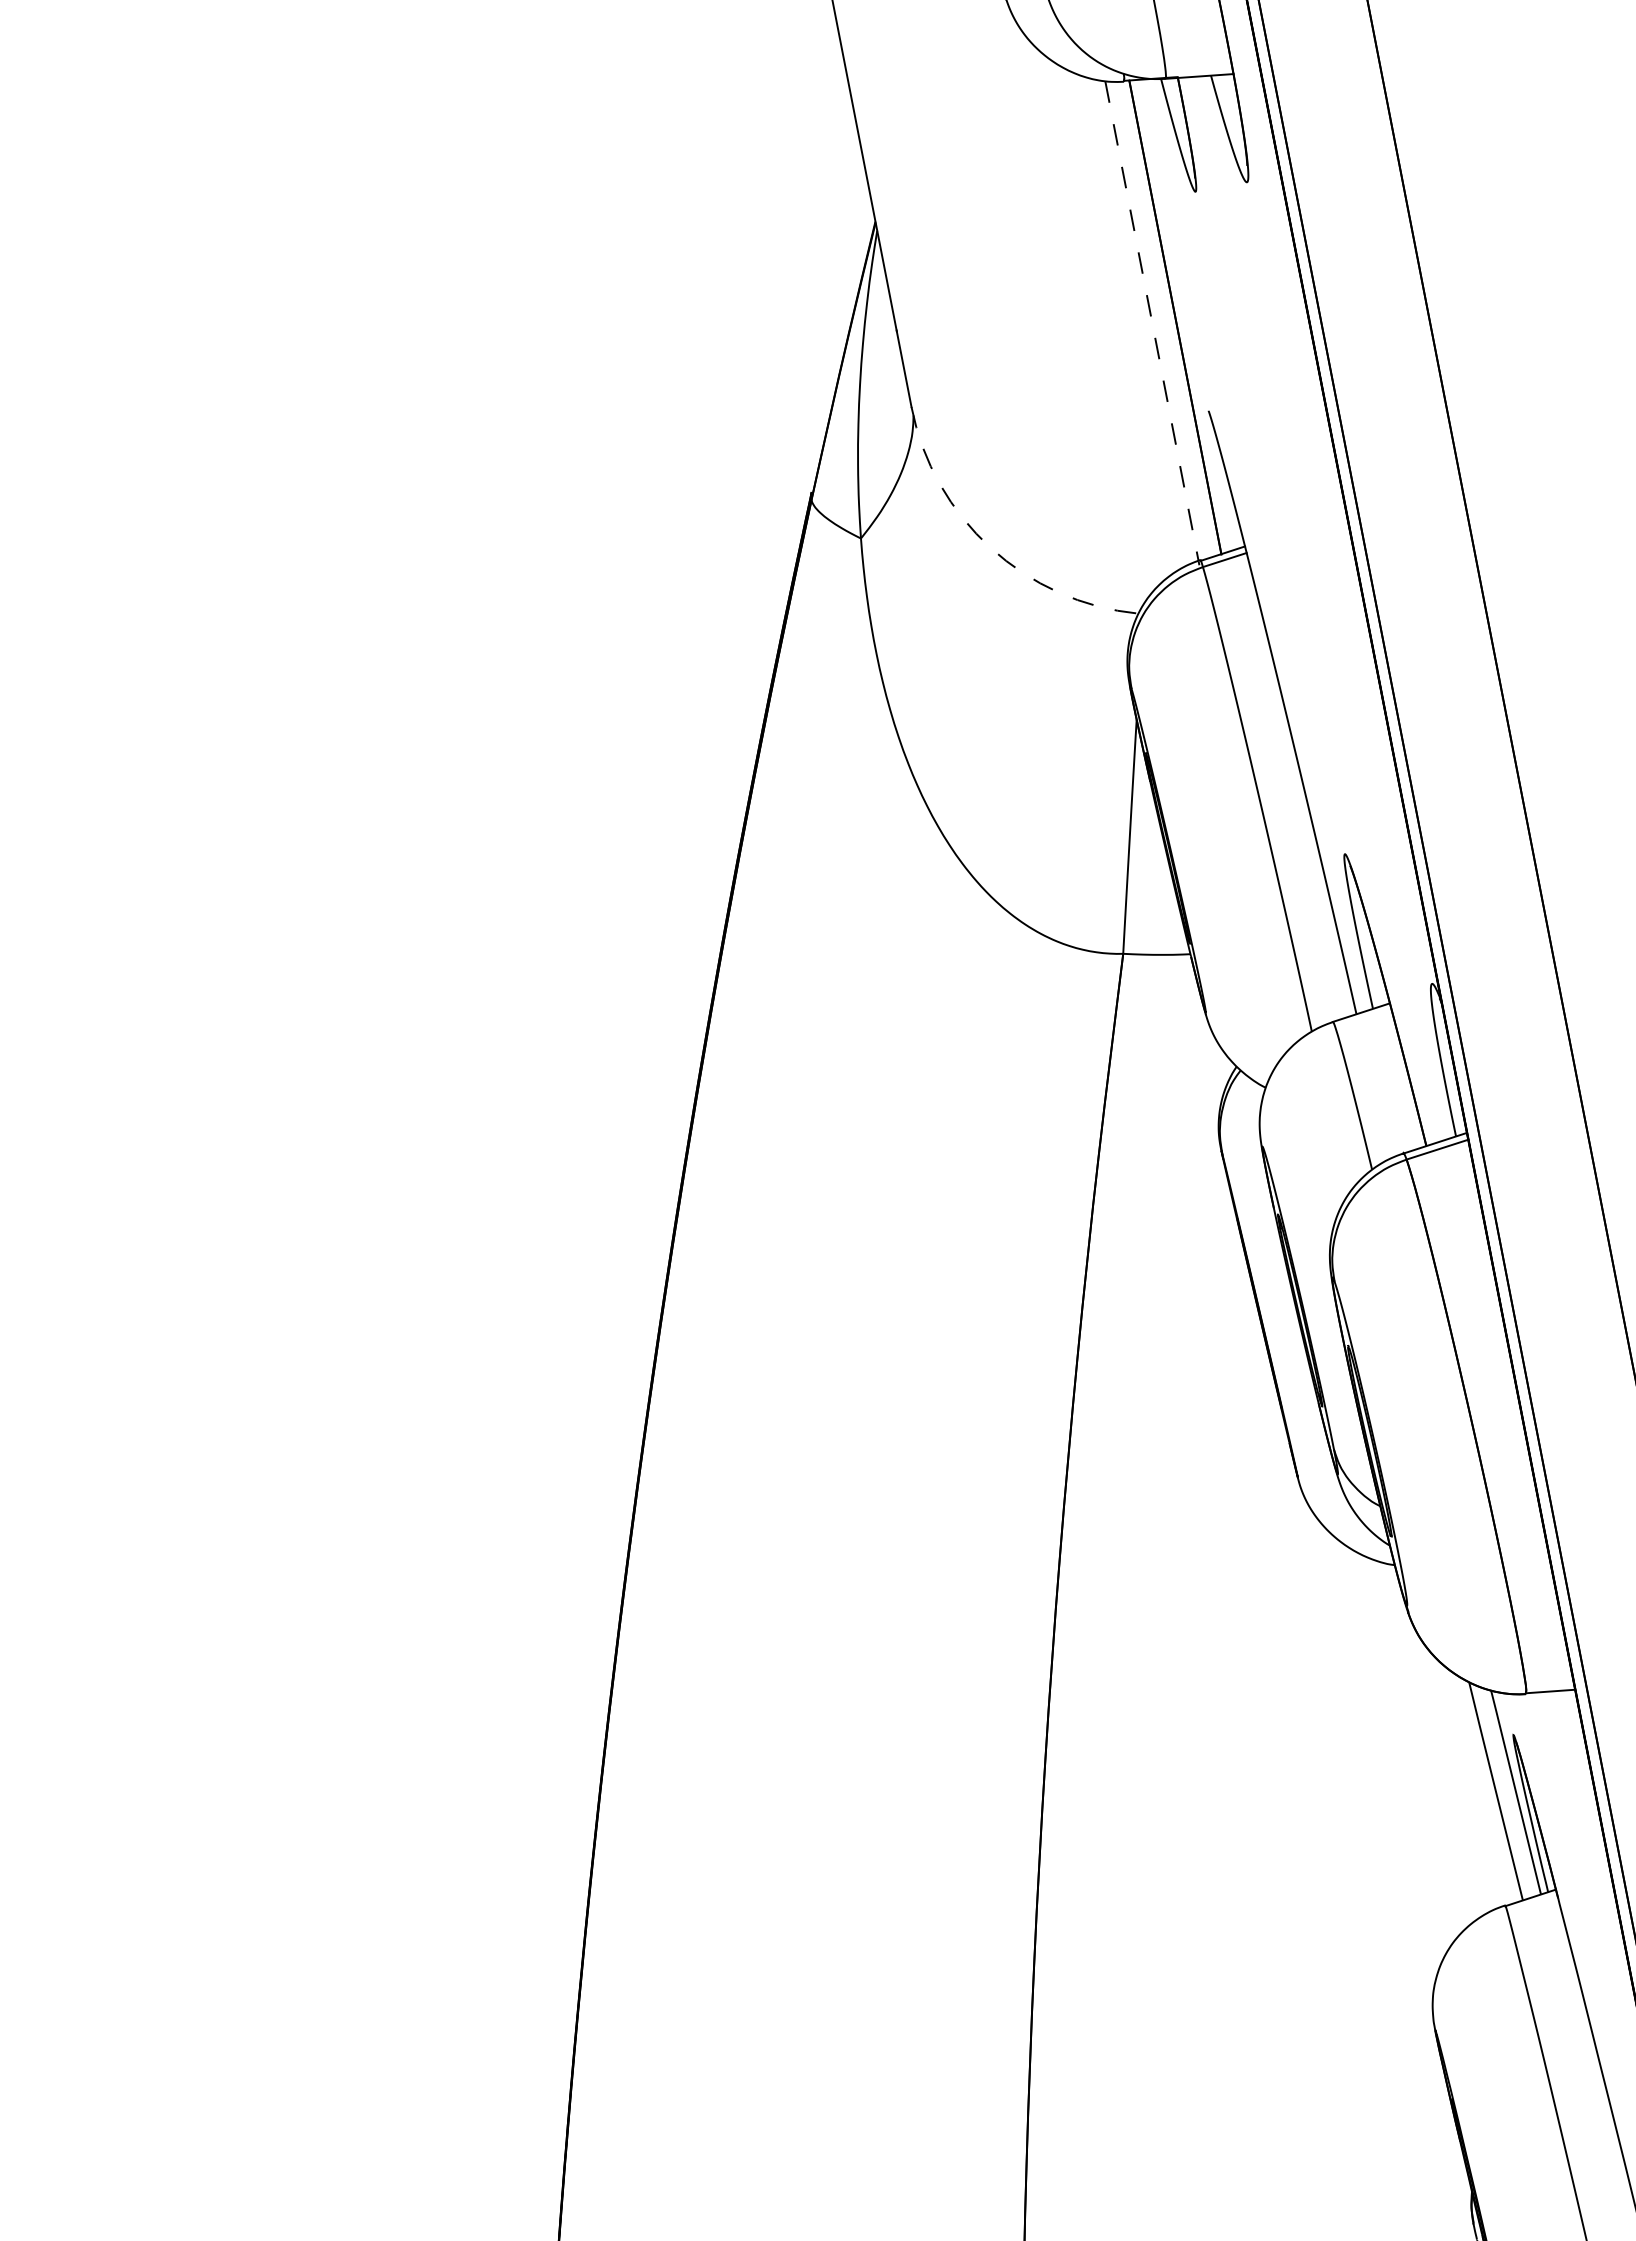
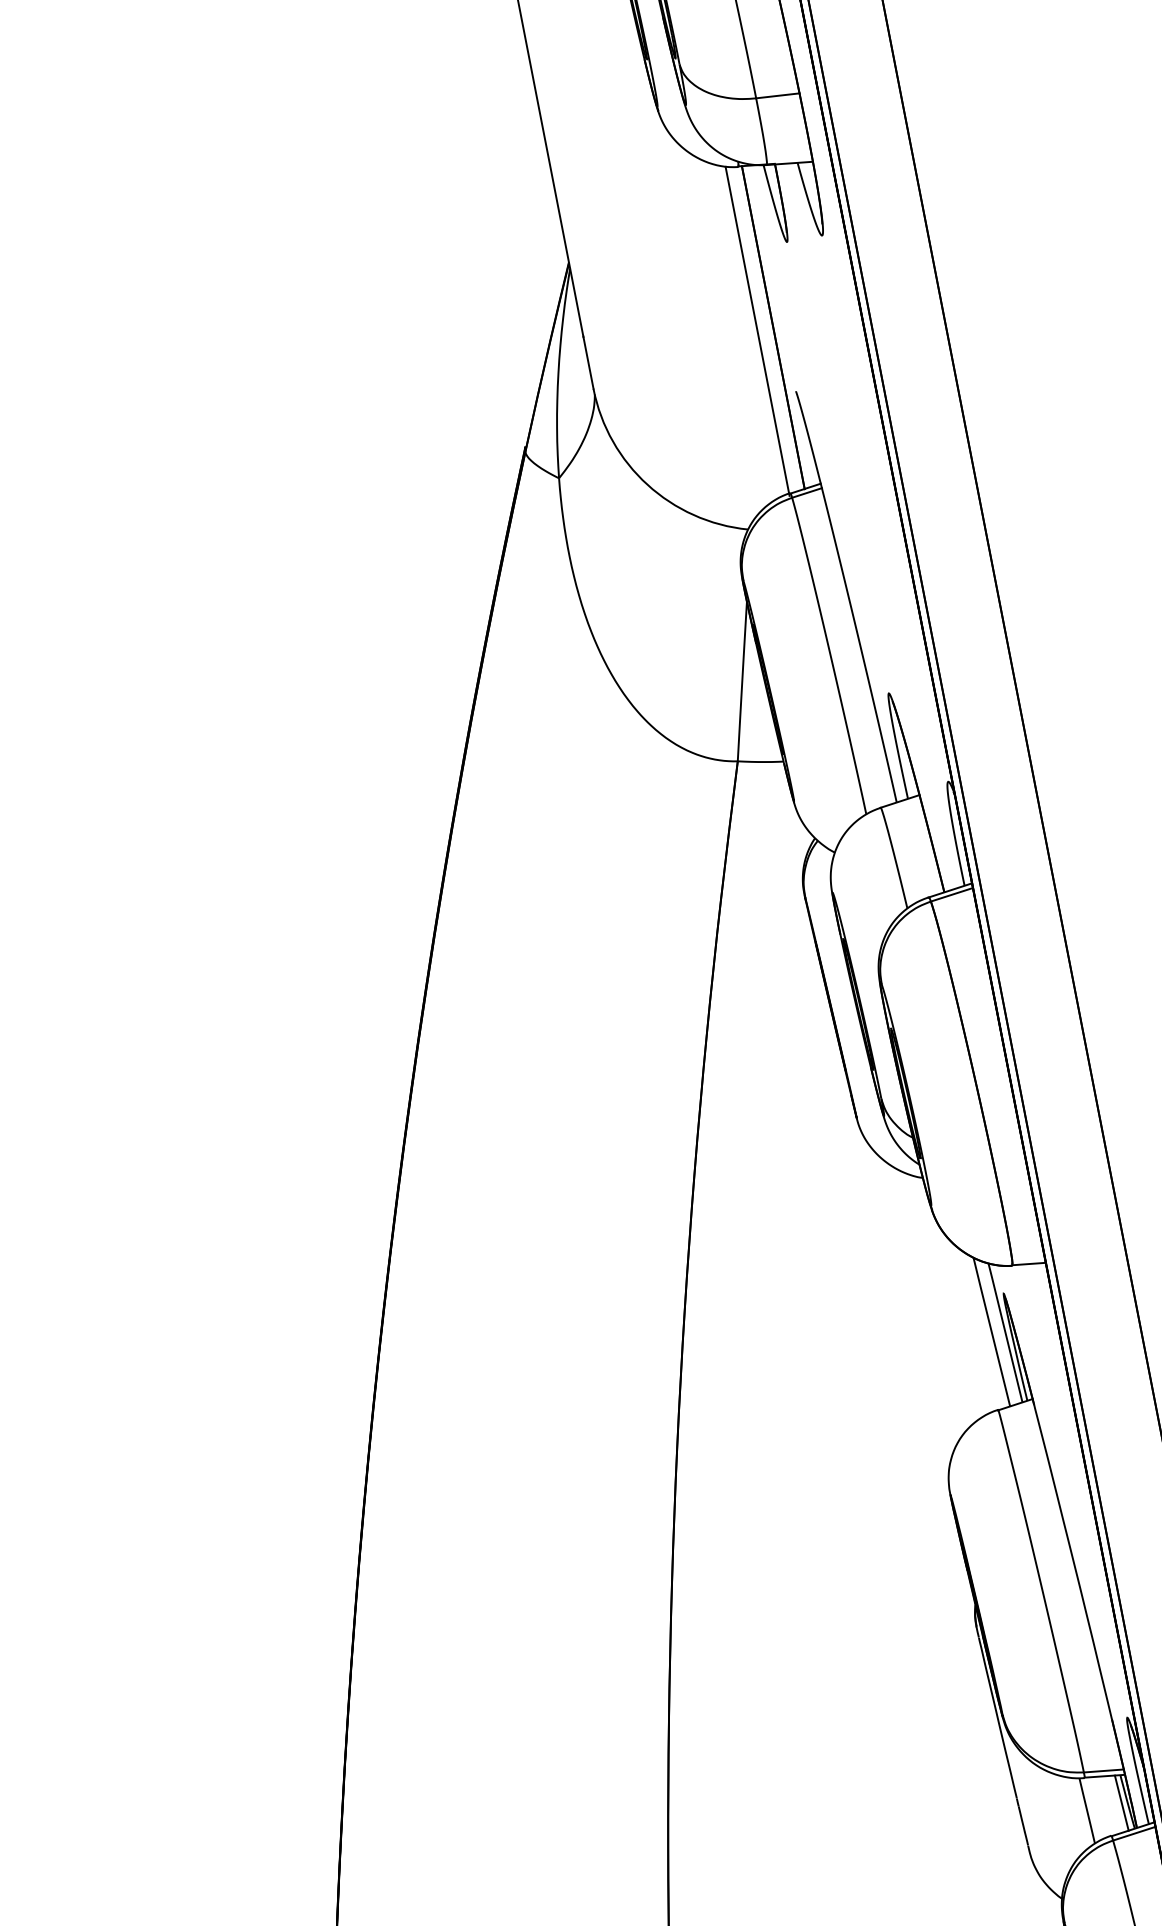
line: (1152, 321) -> (757, 330), dashed -> solid
arc: (990, 547) -> (647, 484), dashed -> solid

